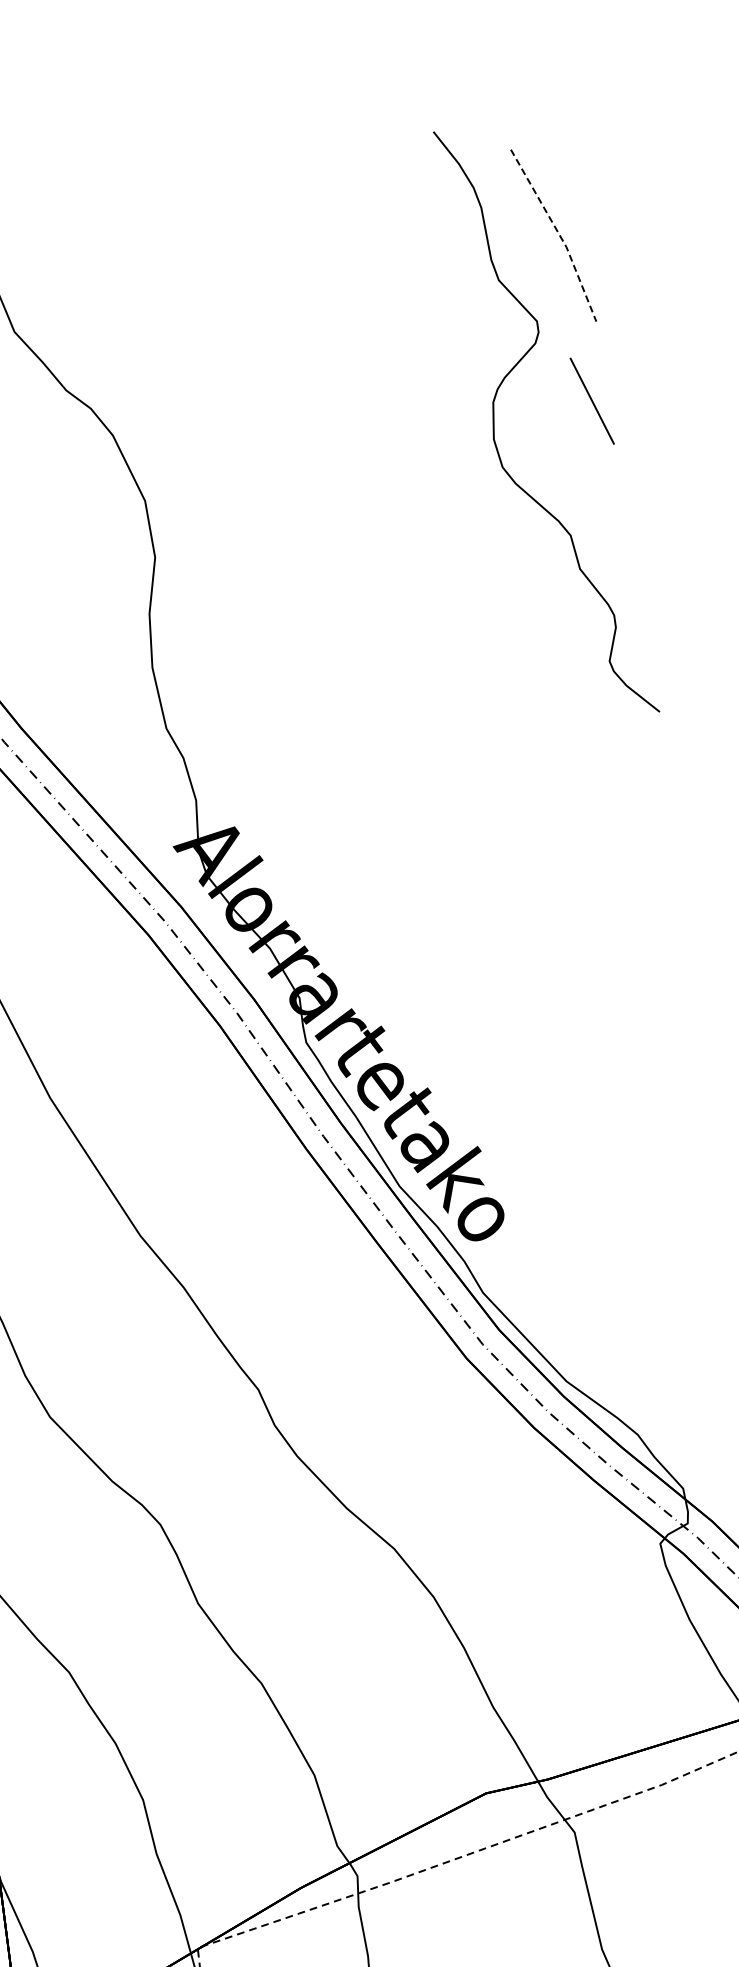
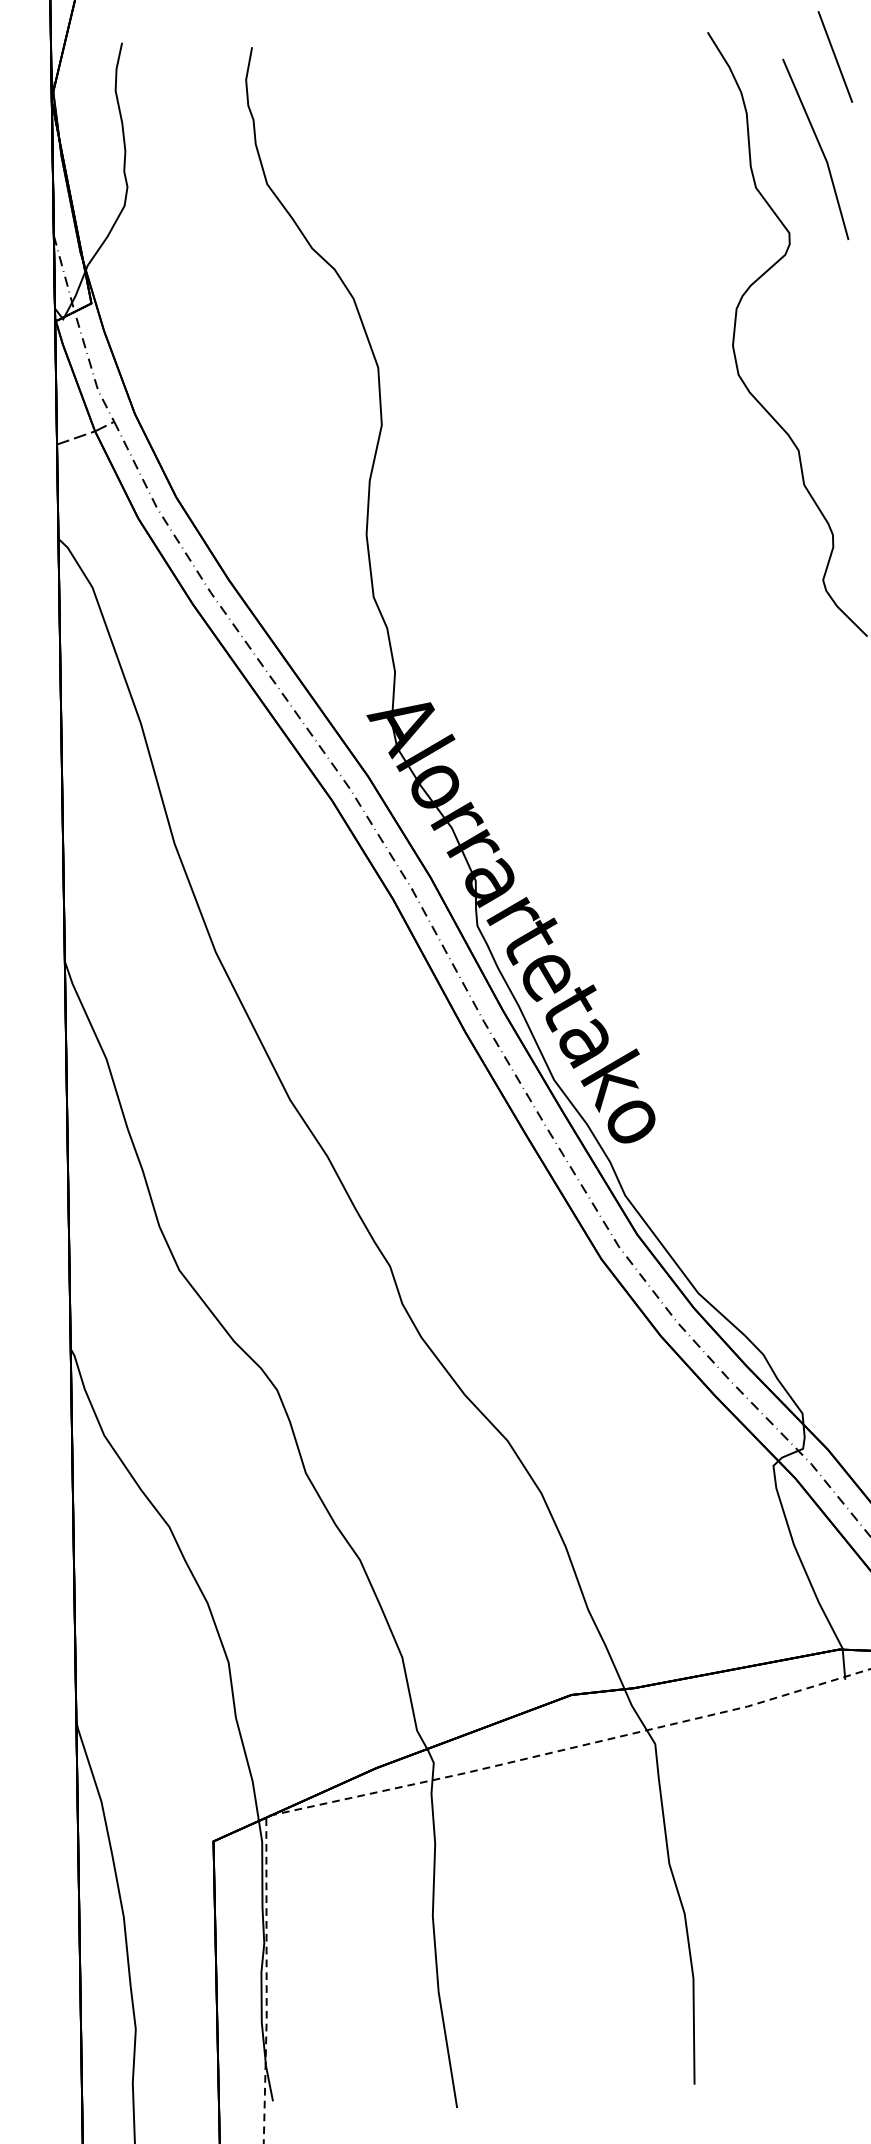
line: (559, 234) -> (821, 148), dashed -> solid
line: (592, 400) -> (835, 56), moved

